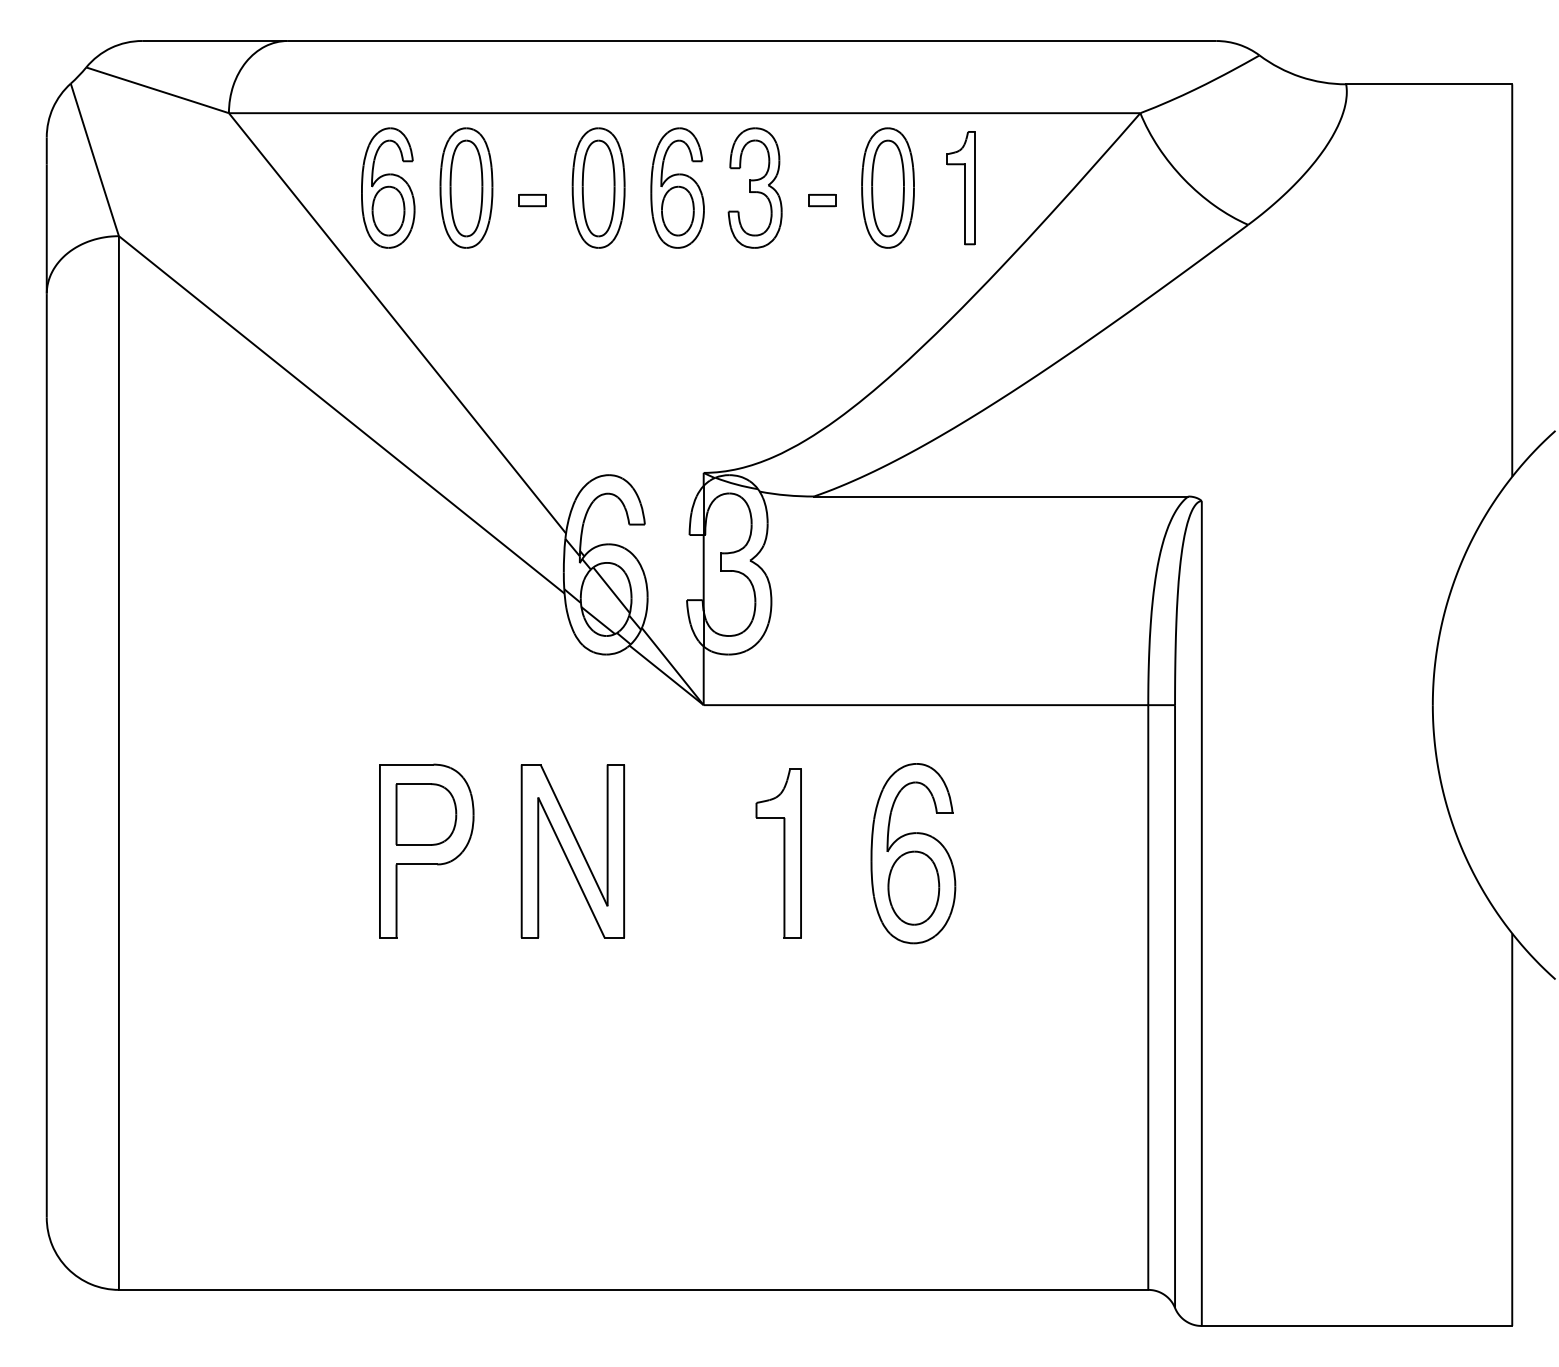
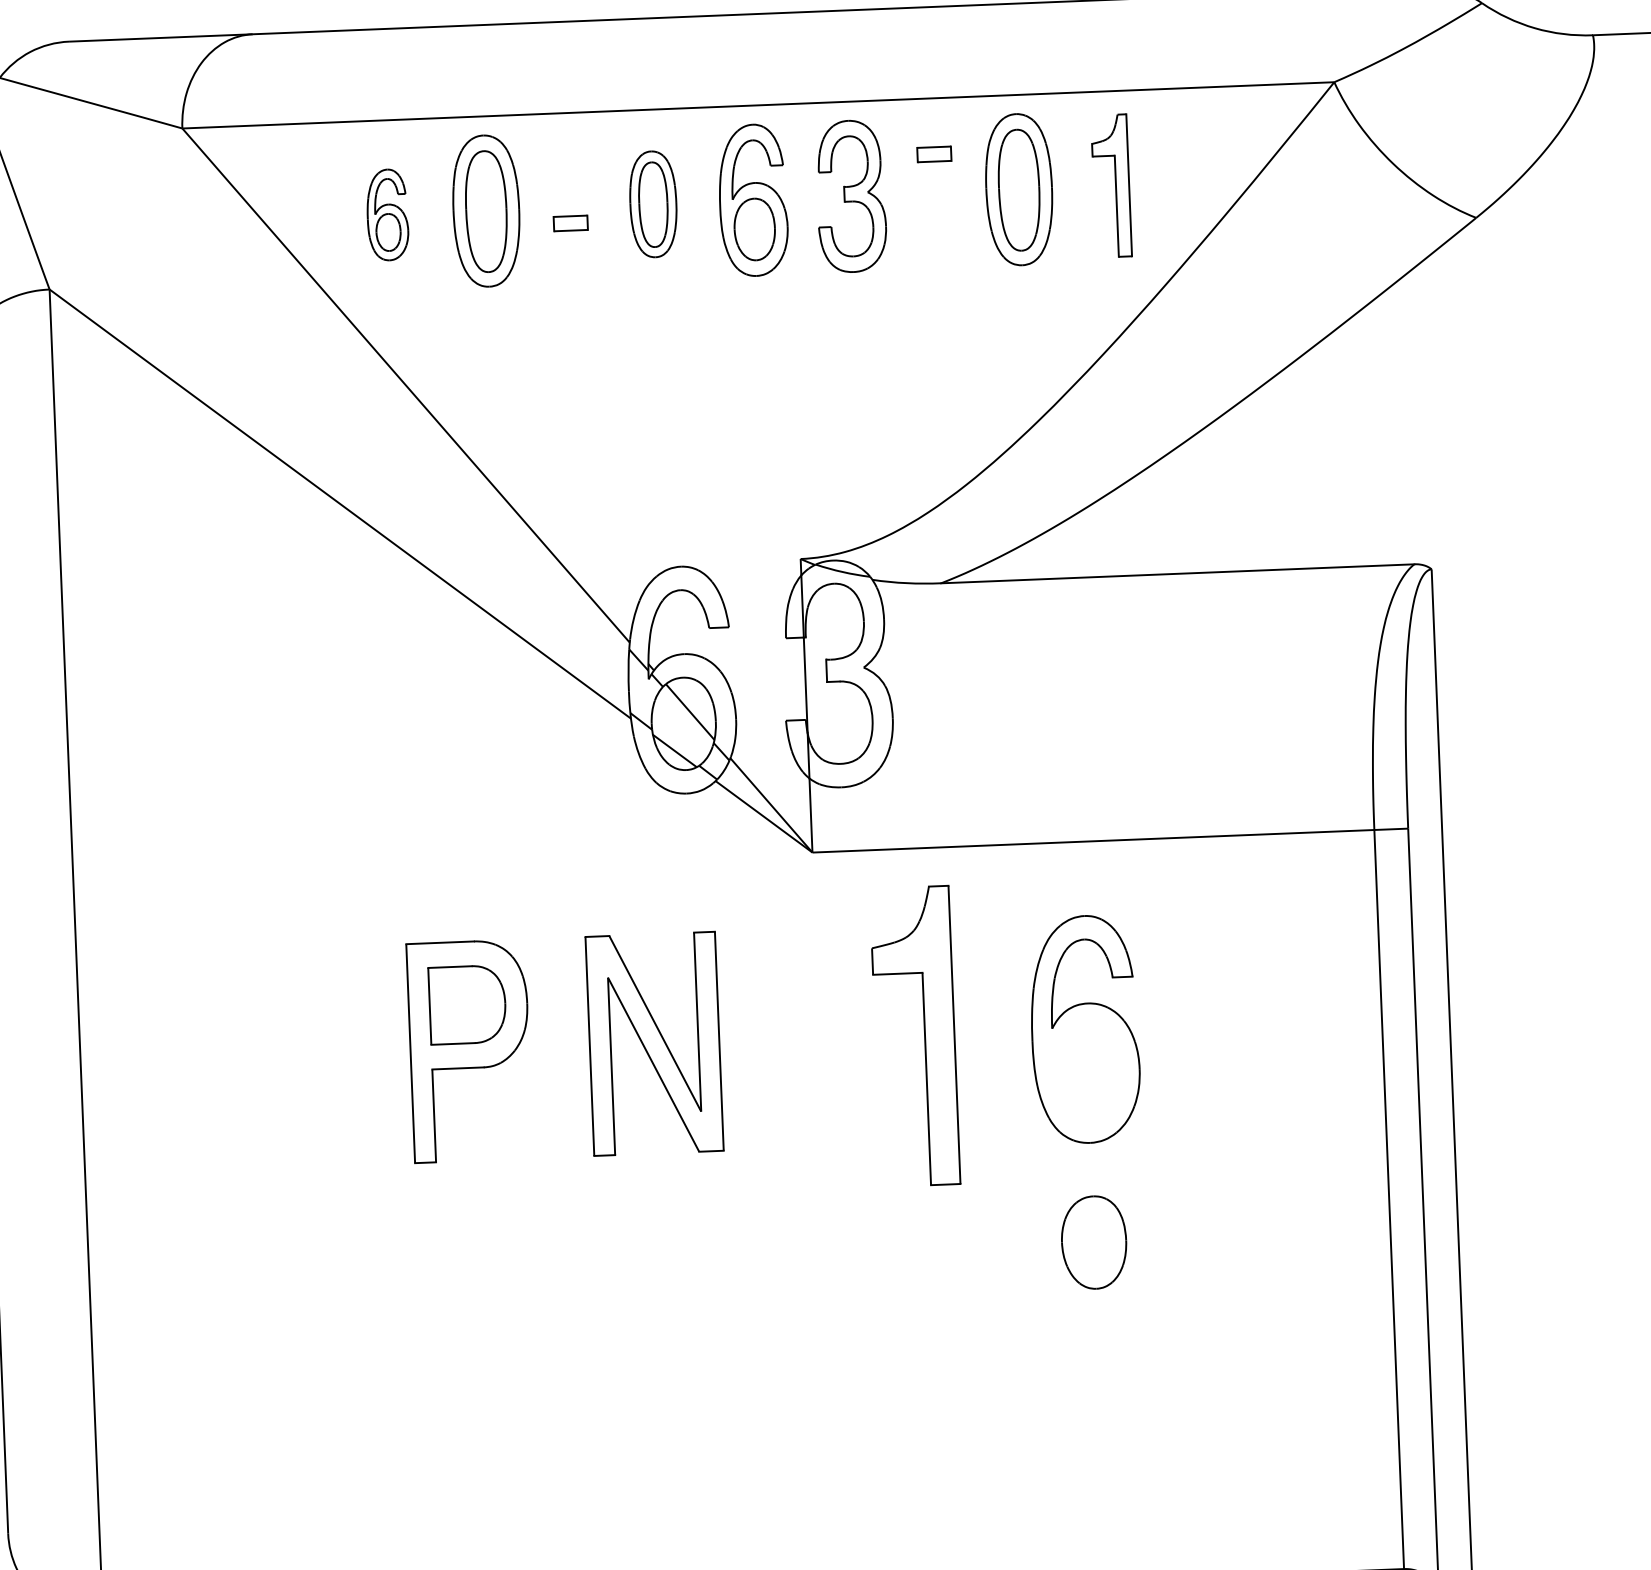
part: (388, 187) -> (387, 214), size x0.6
part: (598, 187) -> (653, 203), size x0.7
part: (822, 200) -> (934, 154), moved
part: (778, 853) -> (914, 1036), size x1.4
part: (913, 887) -> (1093, 1241), moved

